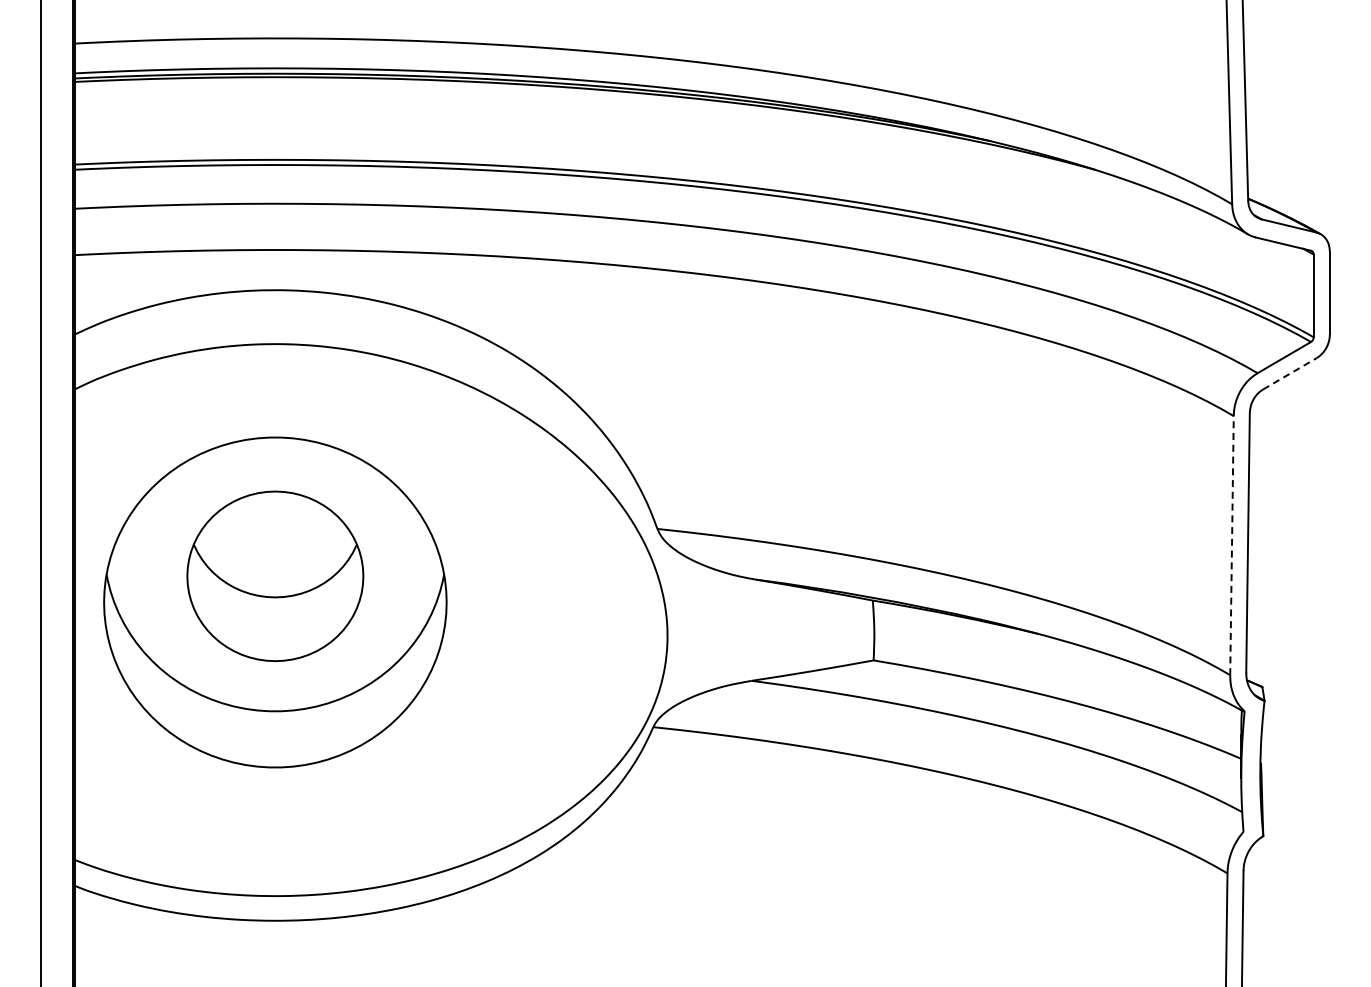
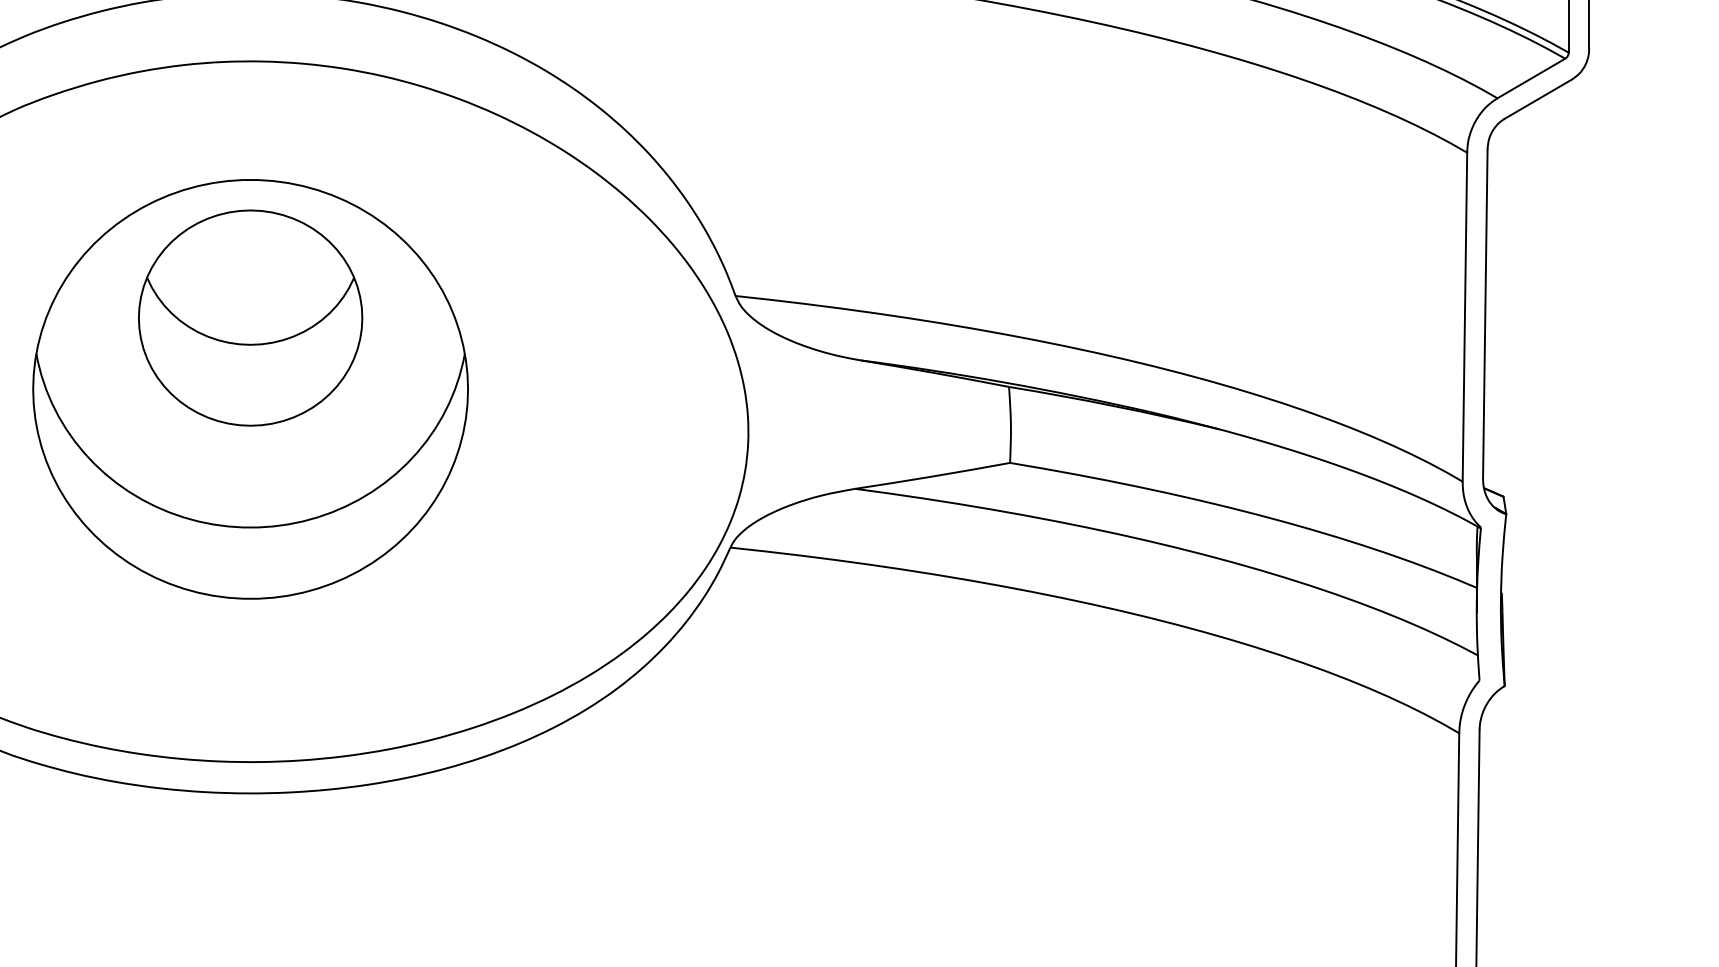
line: (1289, 373) -> (1537, 98), dashed -> solid
line: (1231, 545) -> (1464, 317), dashed -> solid
part: (275, 575) -> (250, 317), moved

